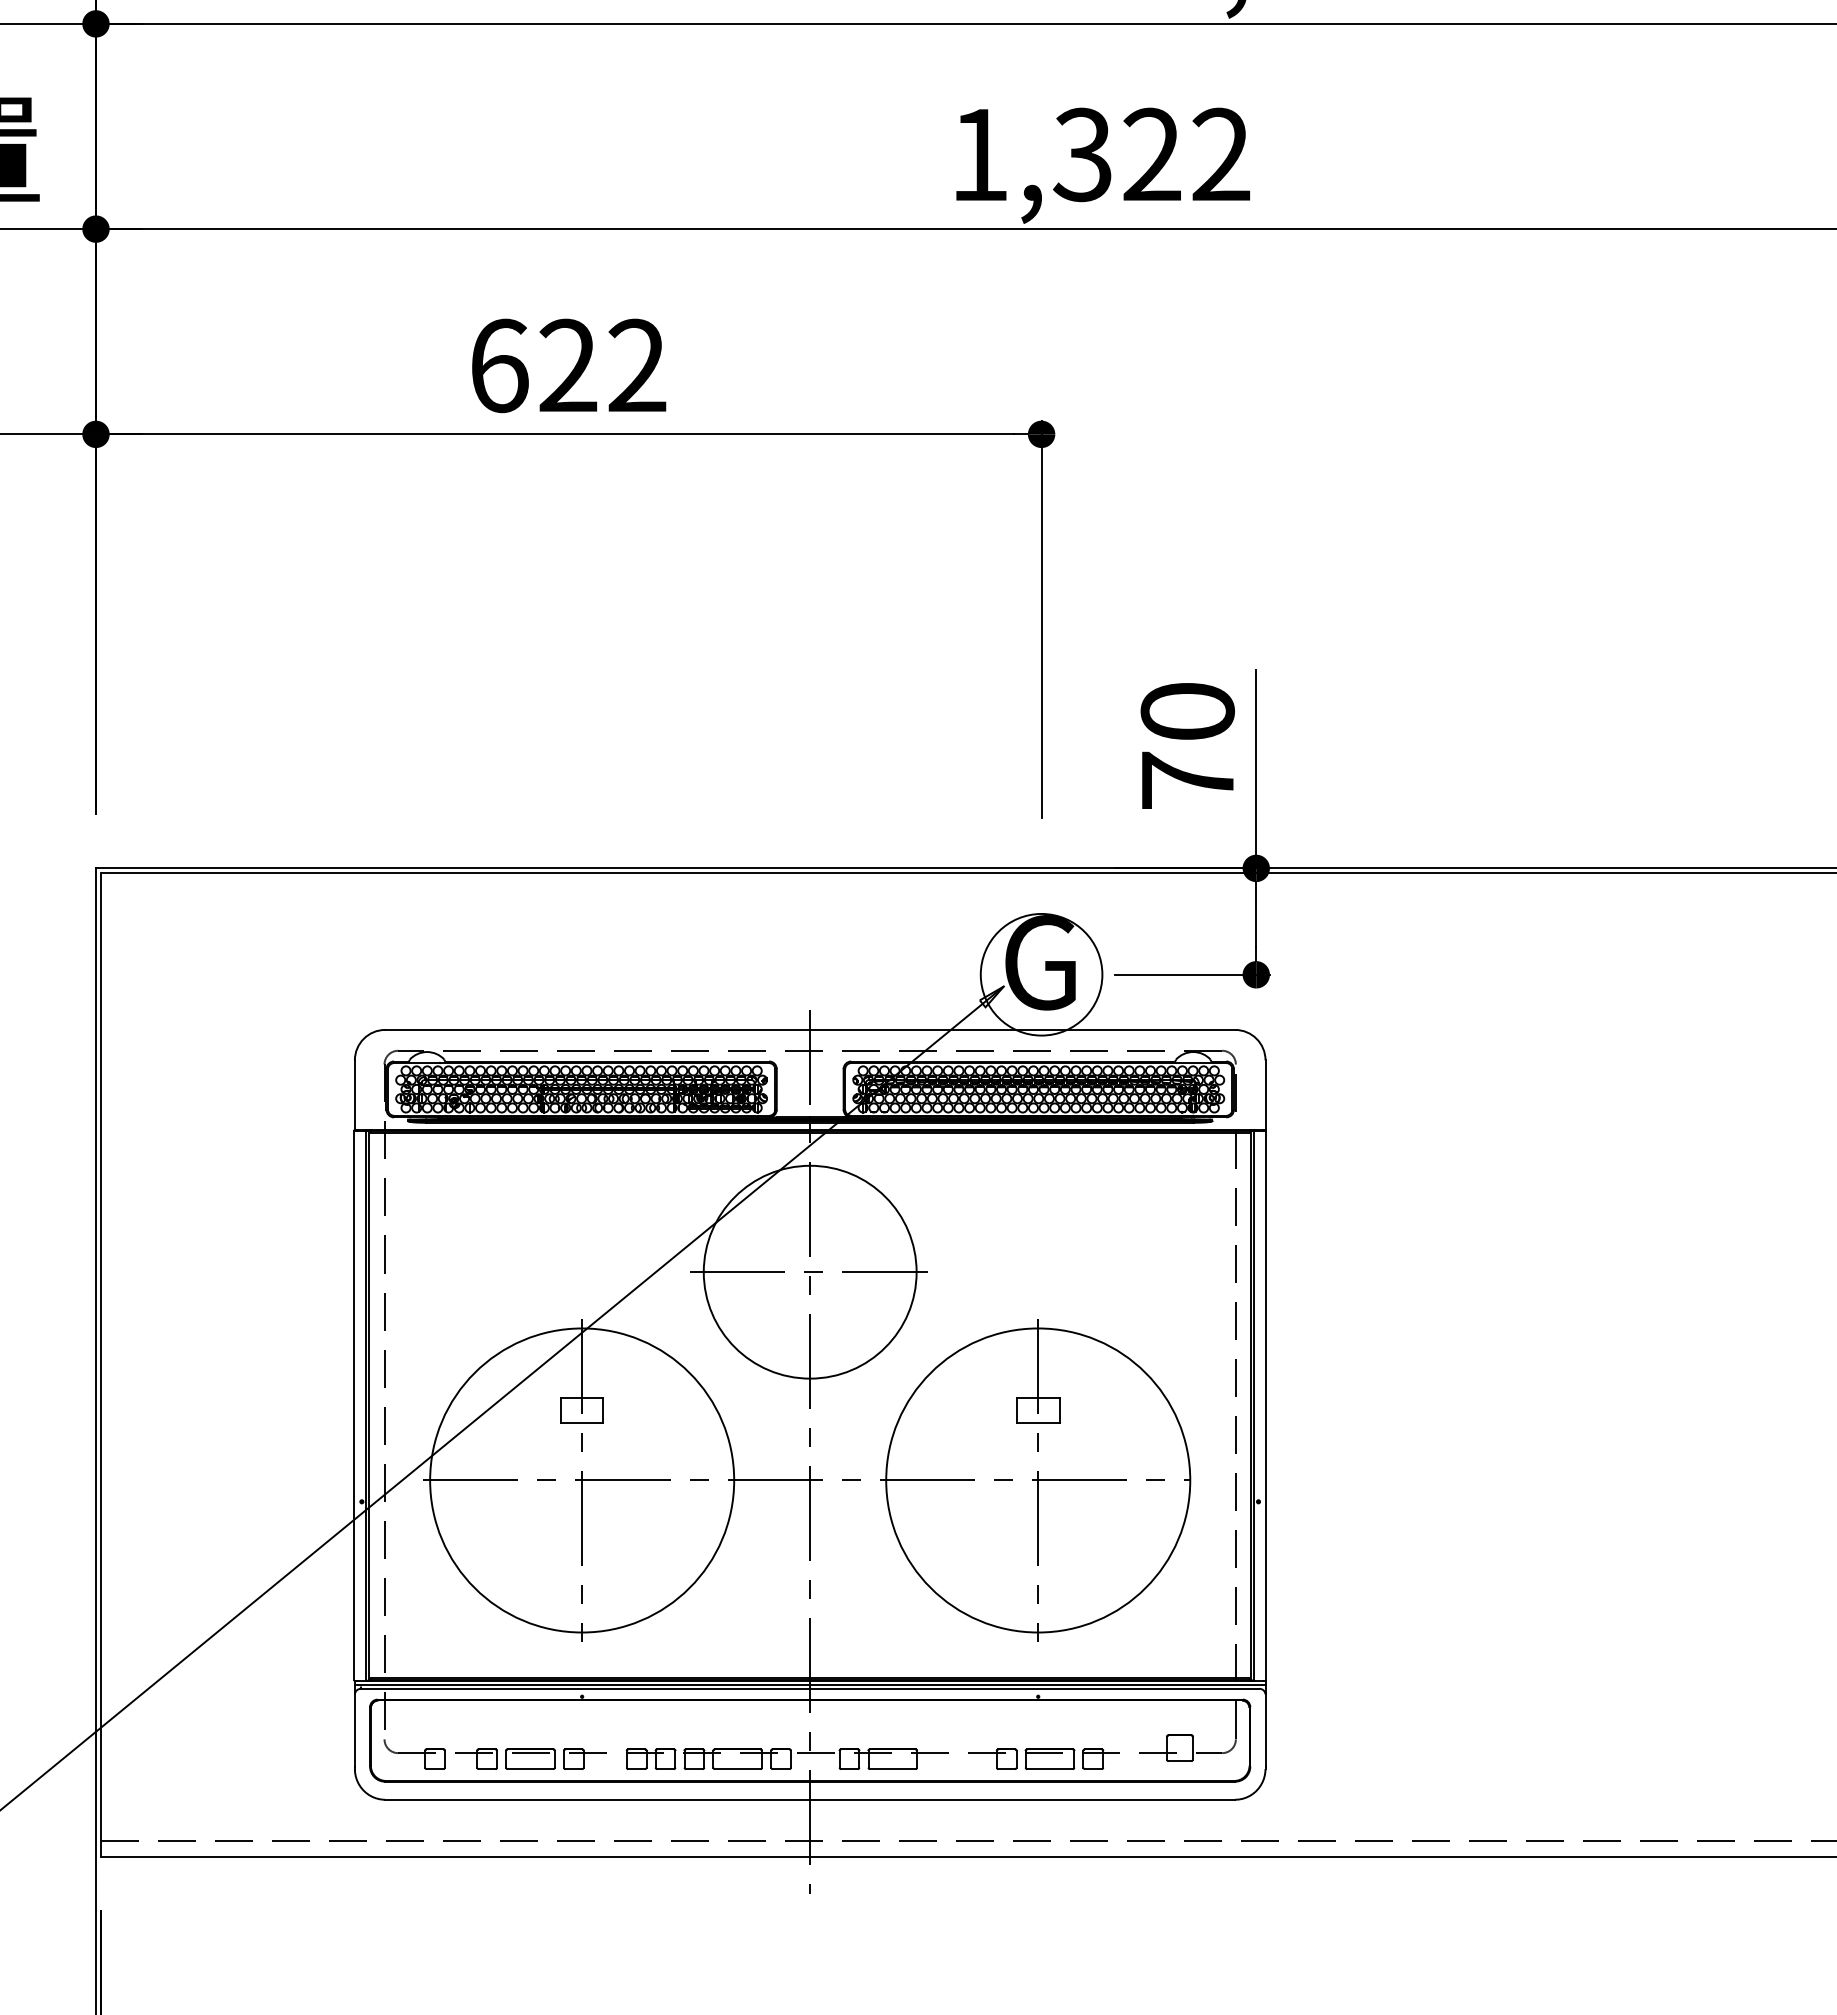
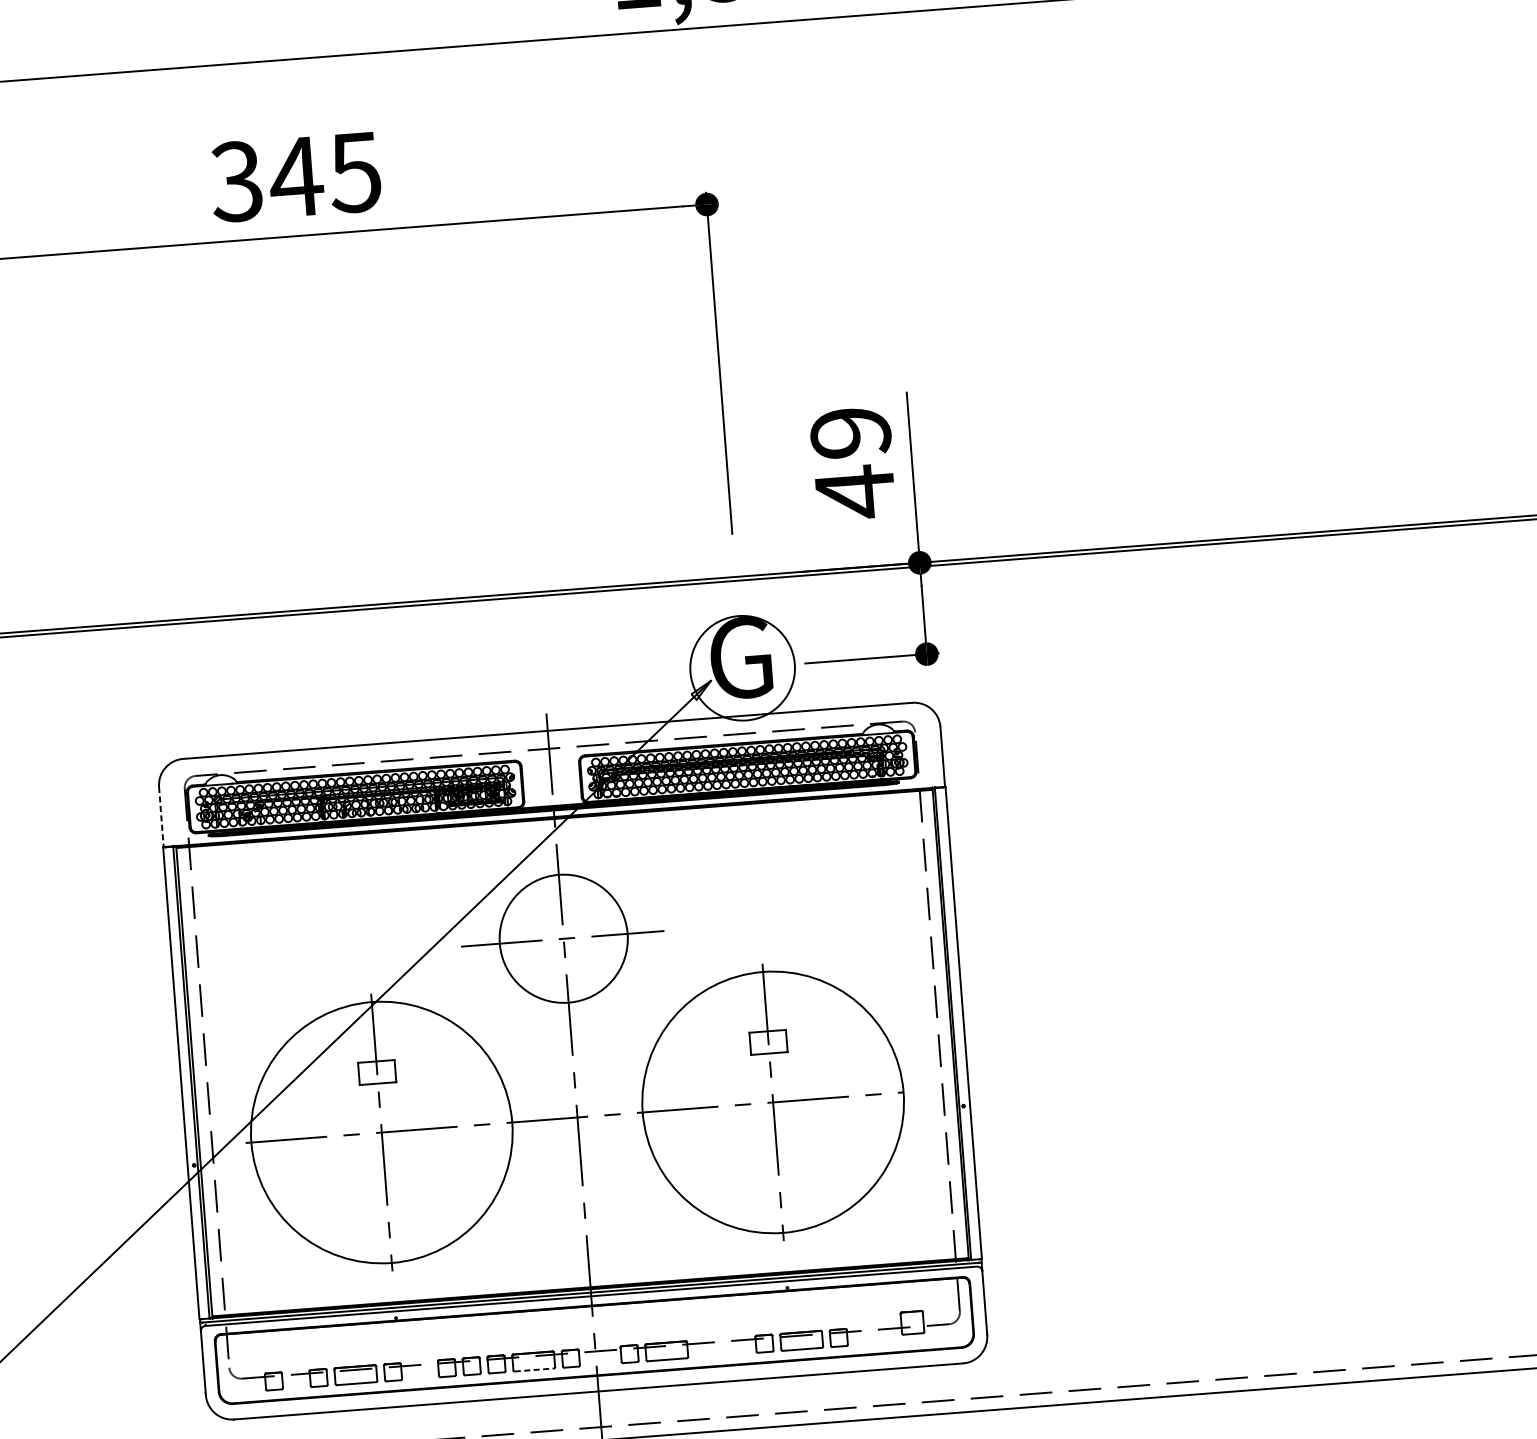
text: (567, 365) -> (295, 176), 622 -> 345
text: (1187, 747) -> (852, 463), 70 -> 49
line: (354, 1095) -> (161, 817), solid -> dashed
circle: (809, 1271) -> (563, 938), size x0.7
line: (737, 1769) -> (534, 1370), solid -> dashed

